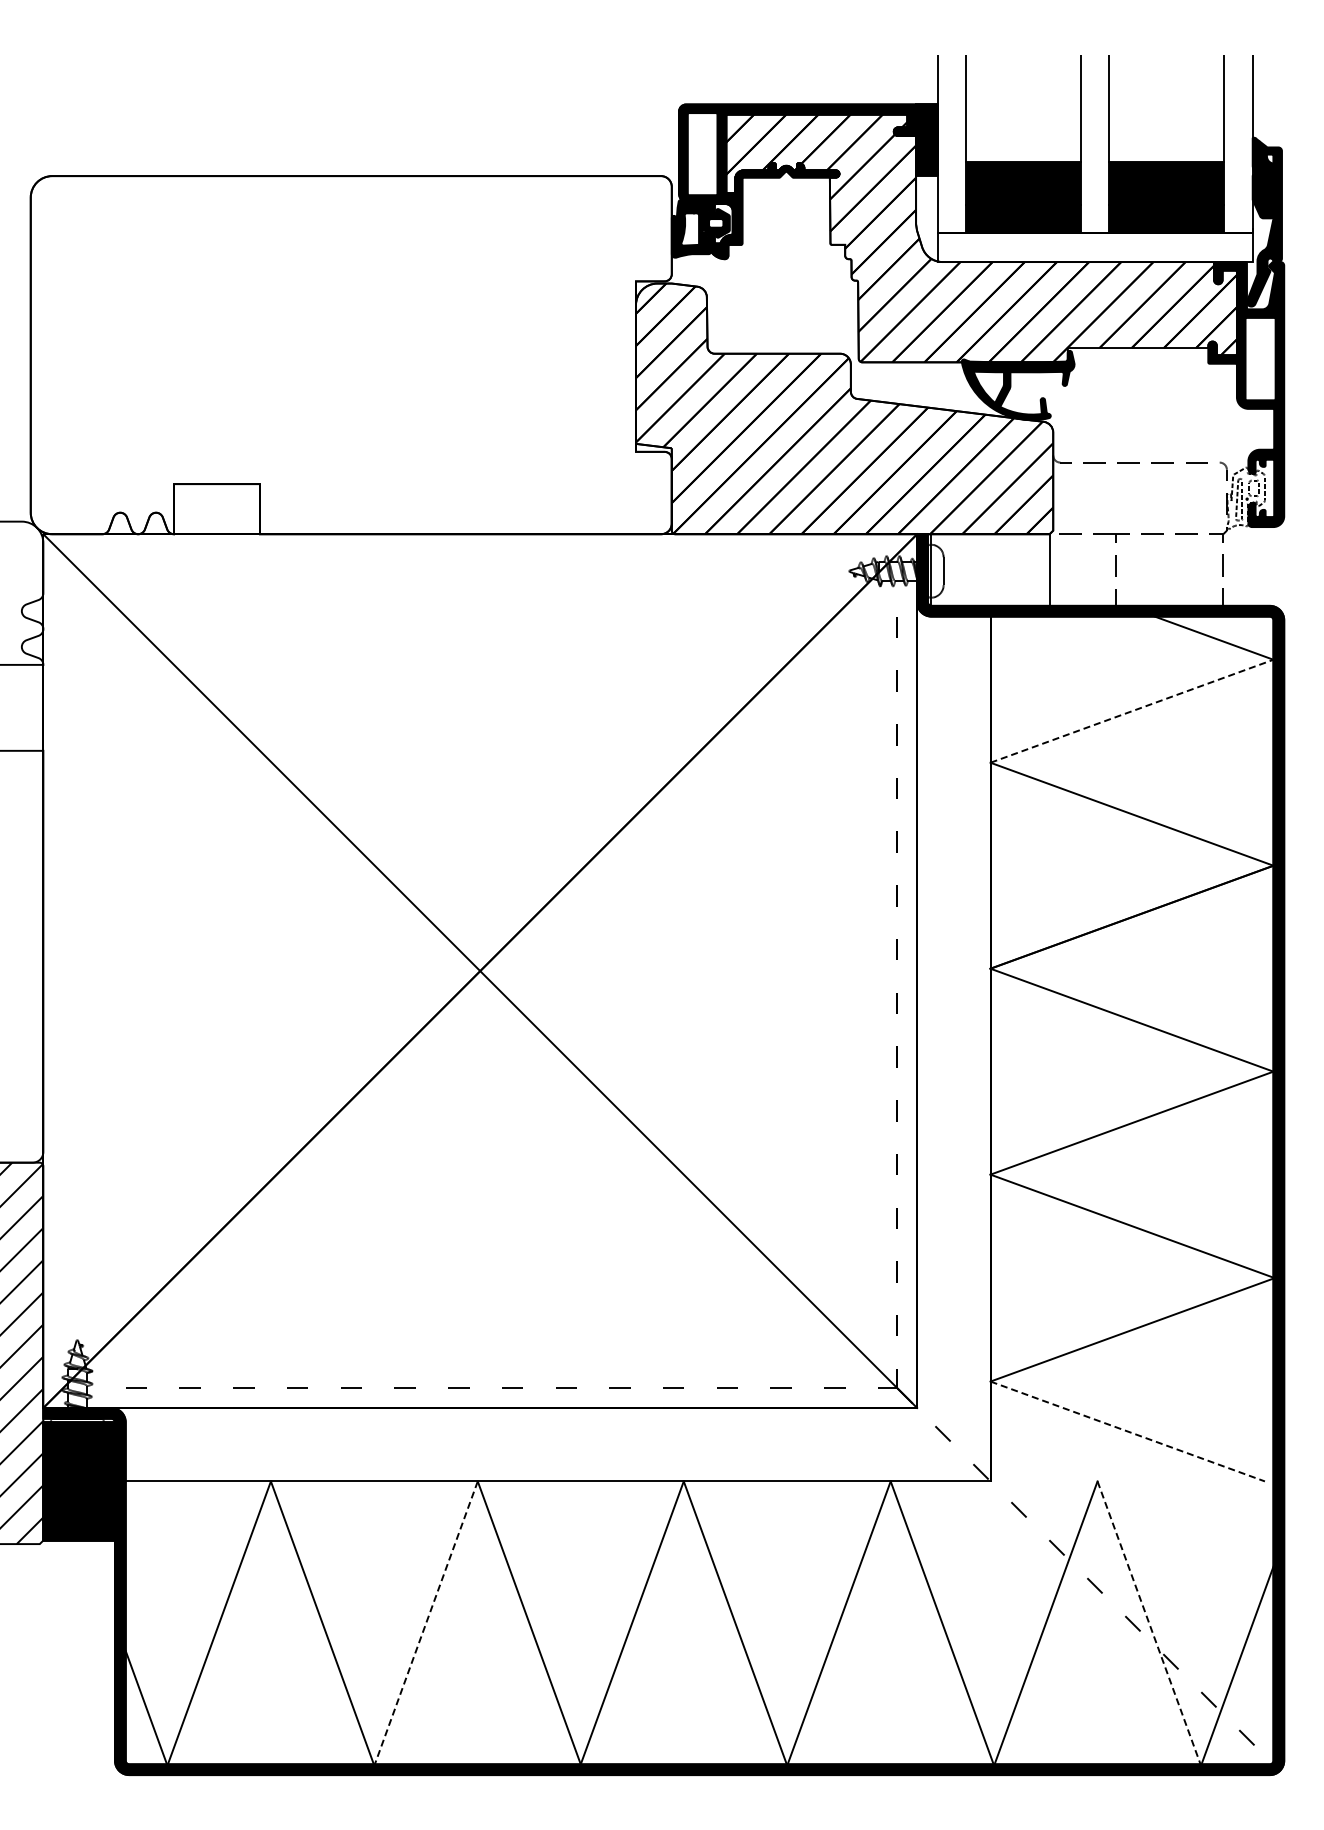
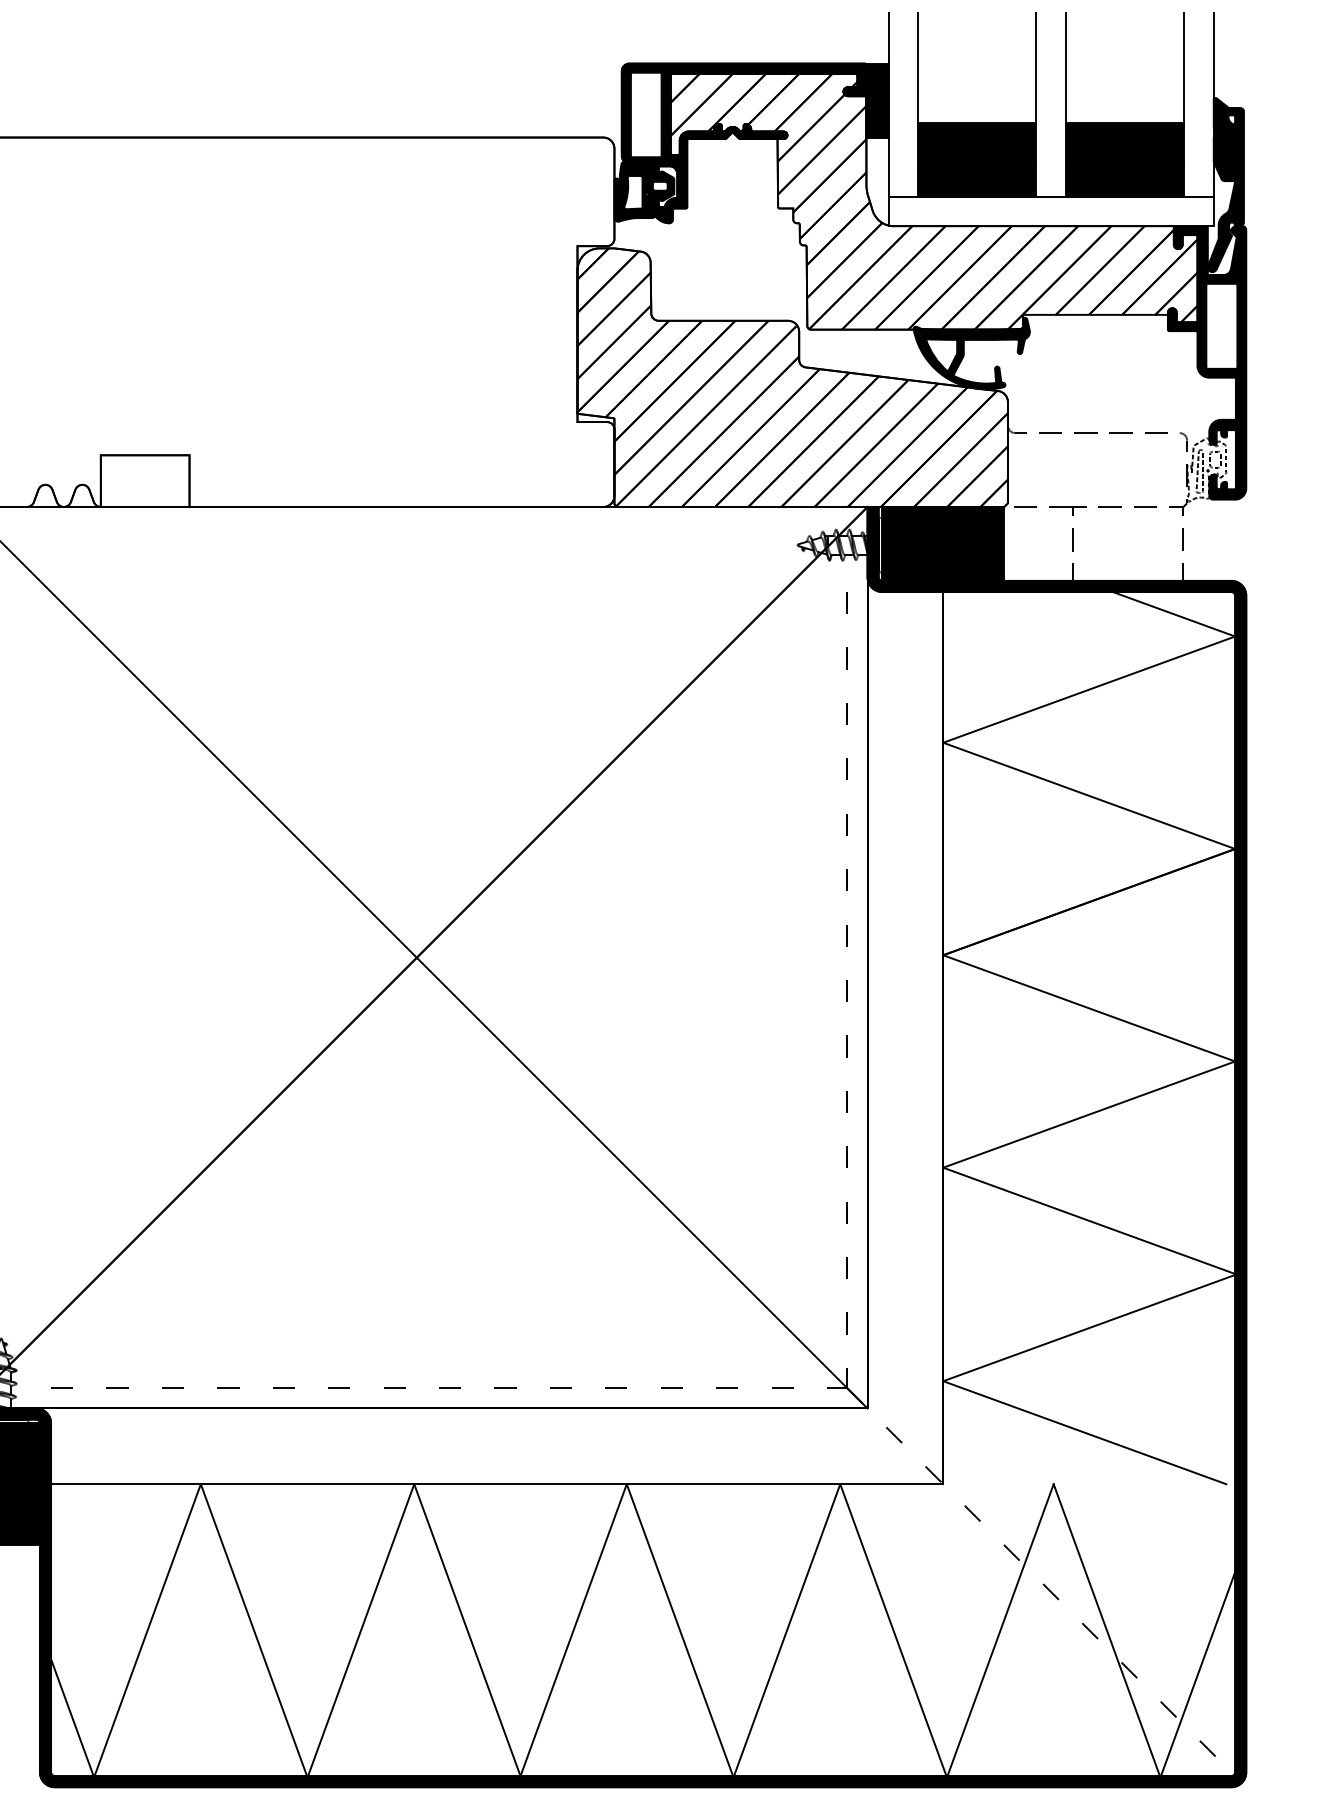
fill: (990, 569) -> (943, 543), added
line: (1132, 711) -> (1089, 689), dashed -> solid
line: (1127, 1431) -> (1084, 1432), dashed -> solid
line: (426, 1622) -> (361, 1629), dashed -> solid
line: (1149, 1622) -> (1107, 1629), dashed -> solid

